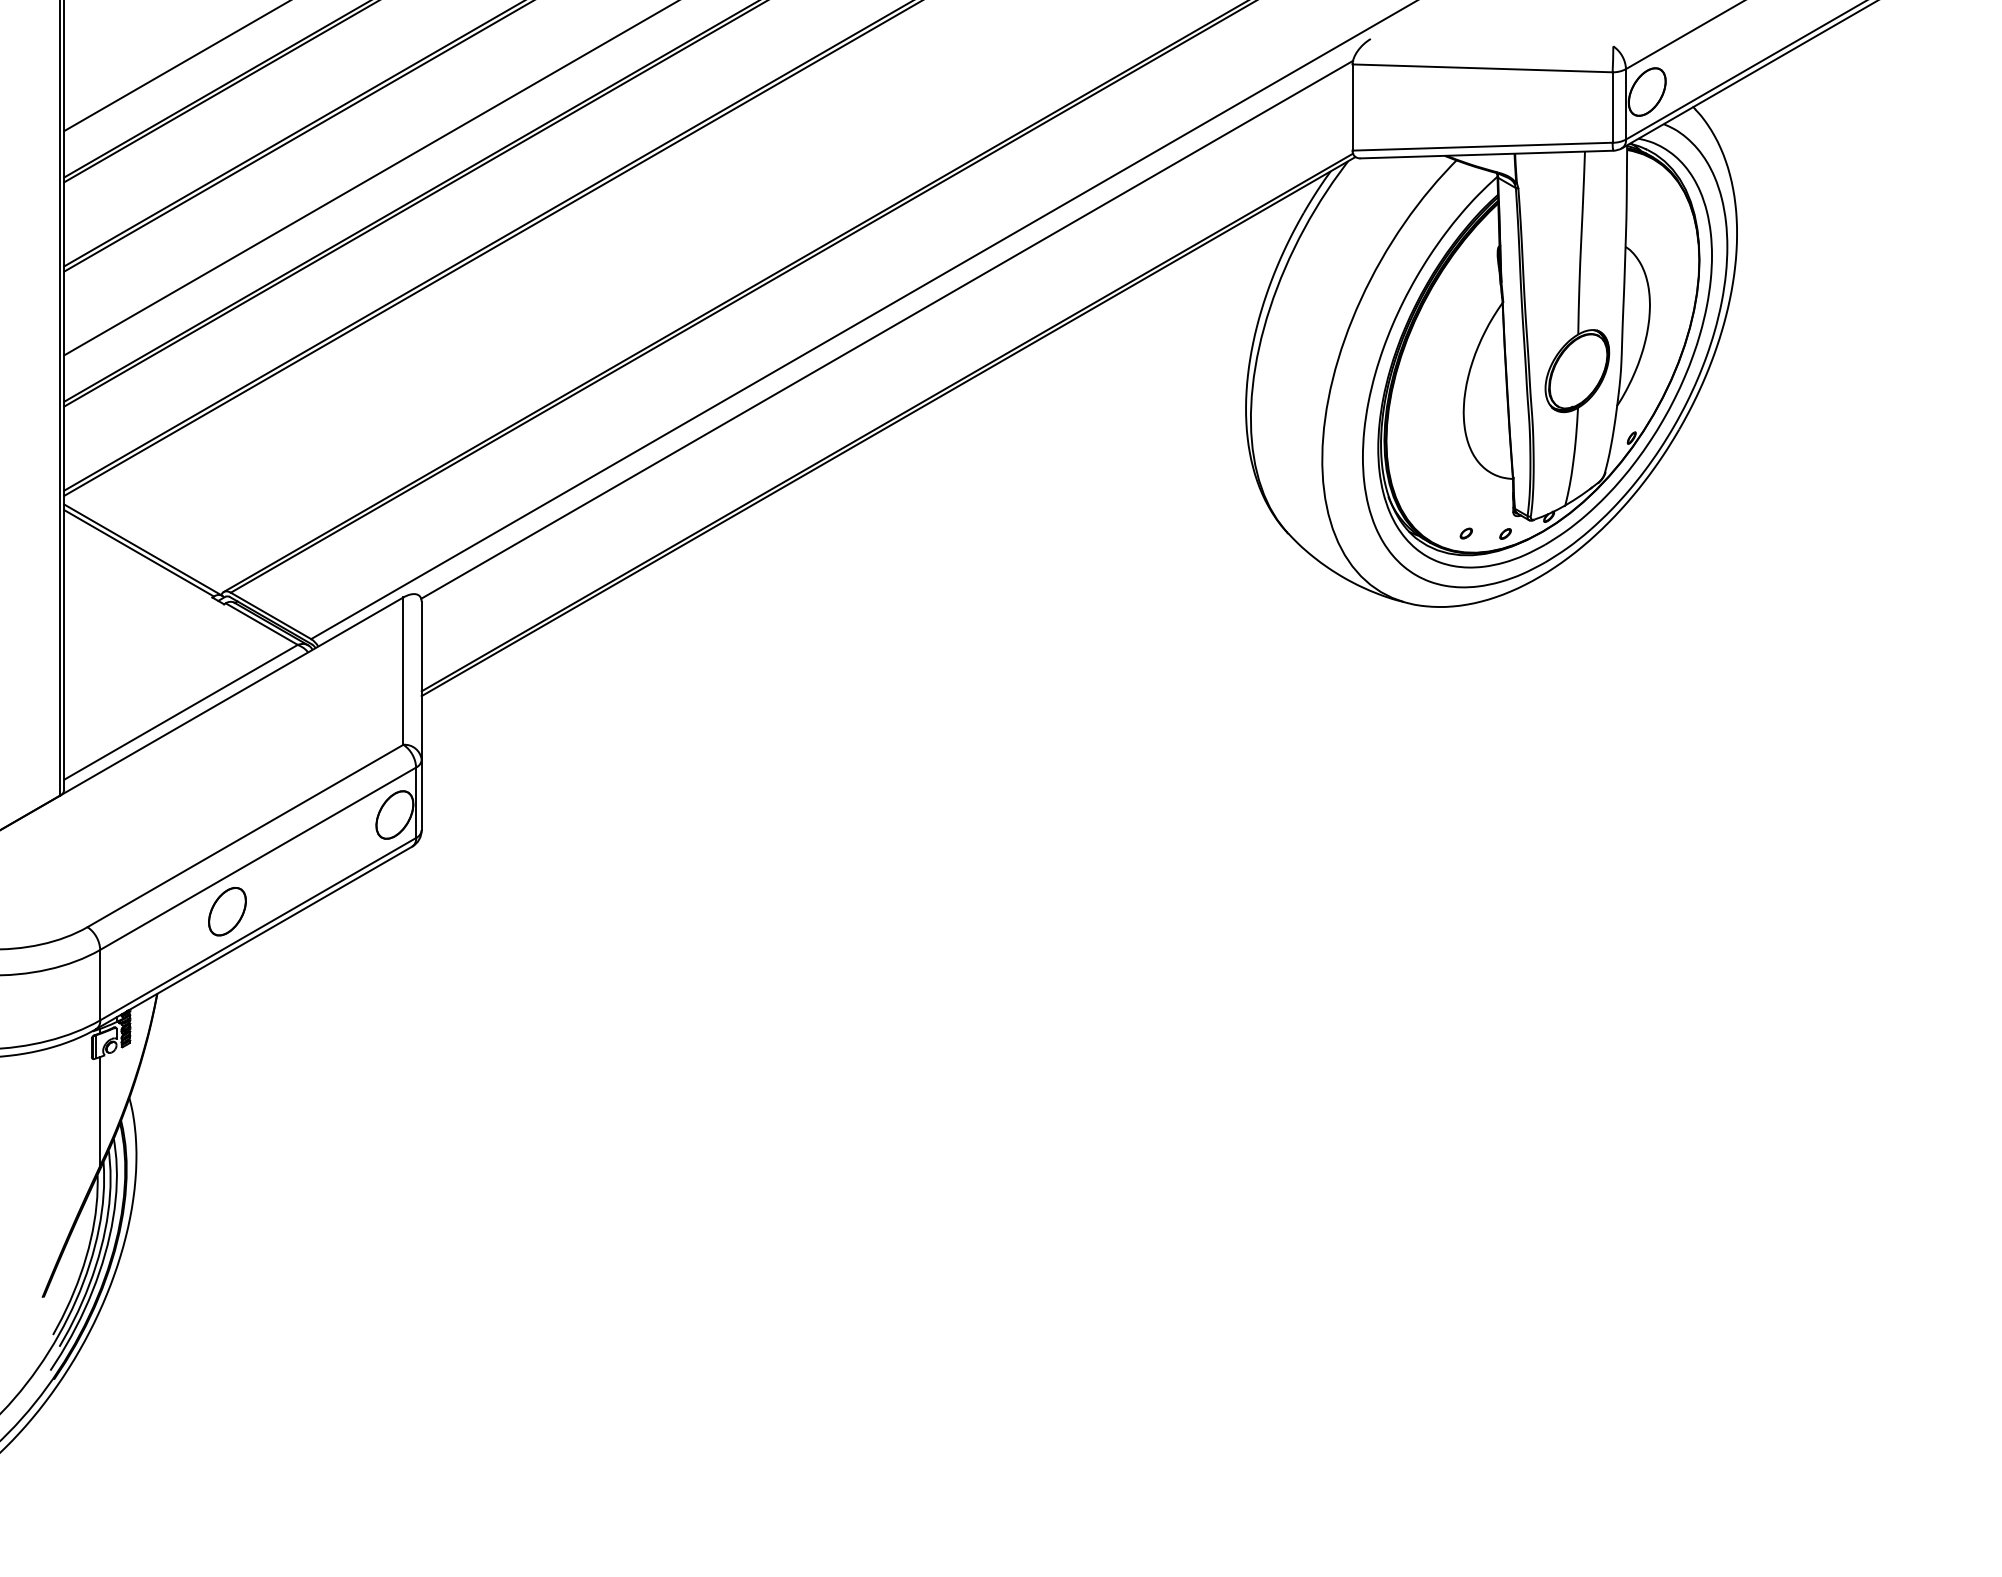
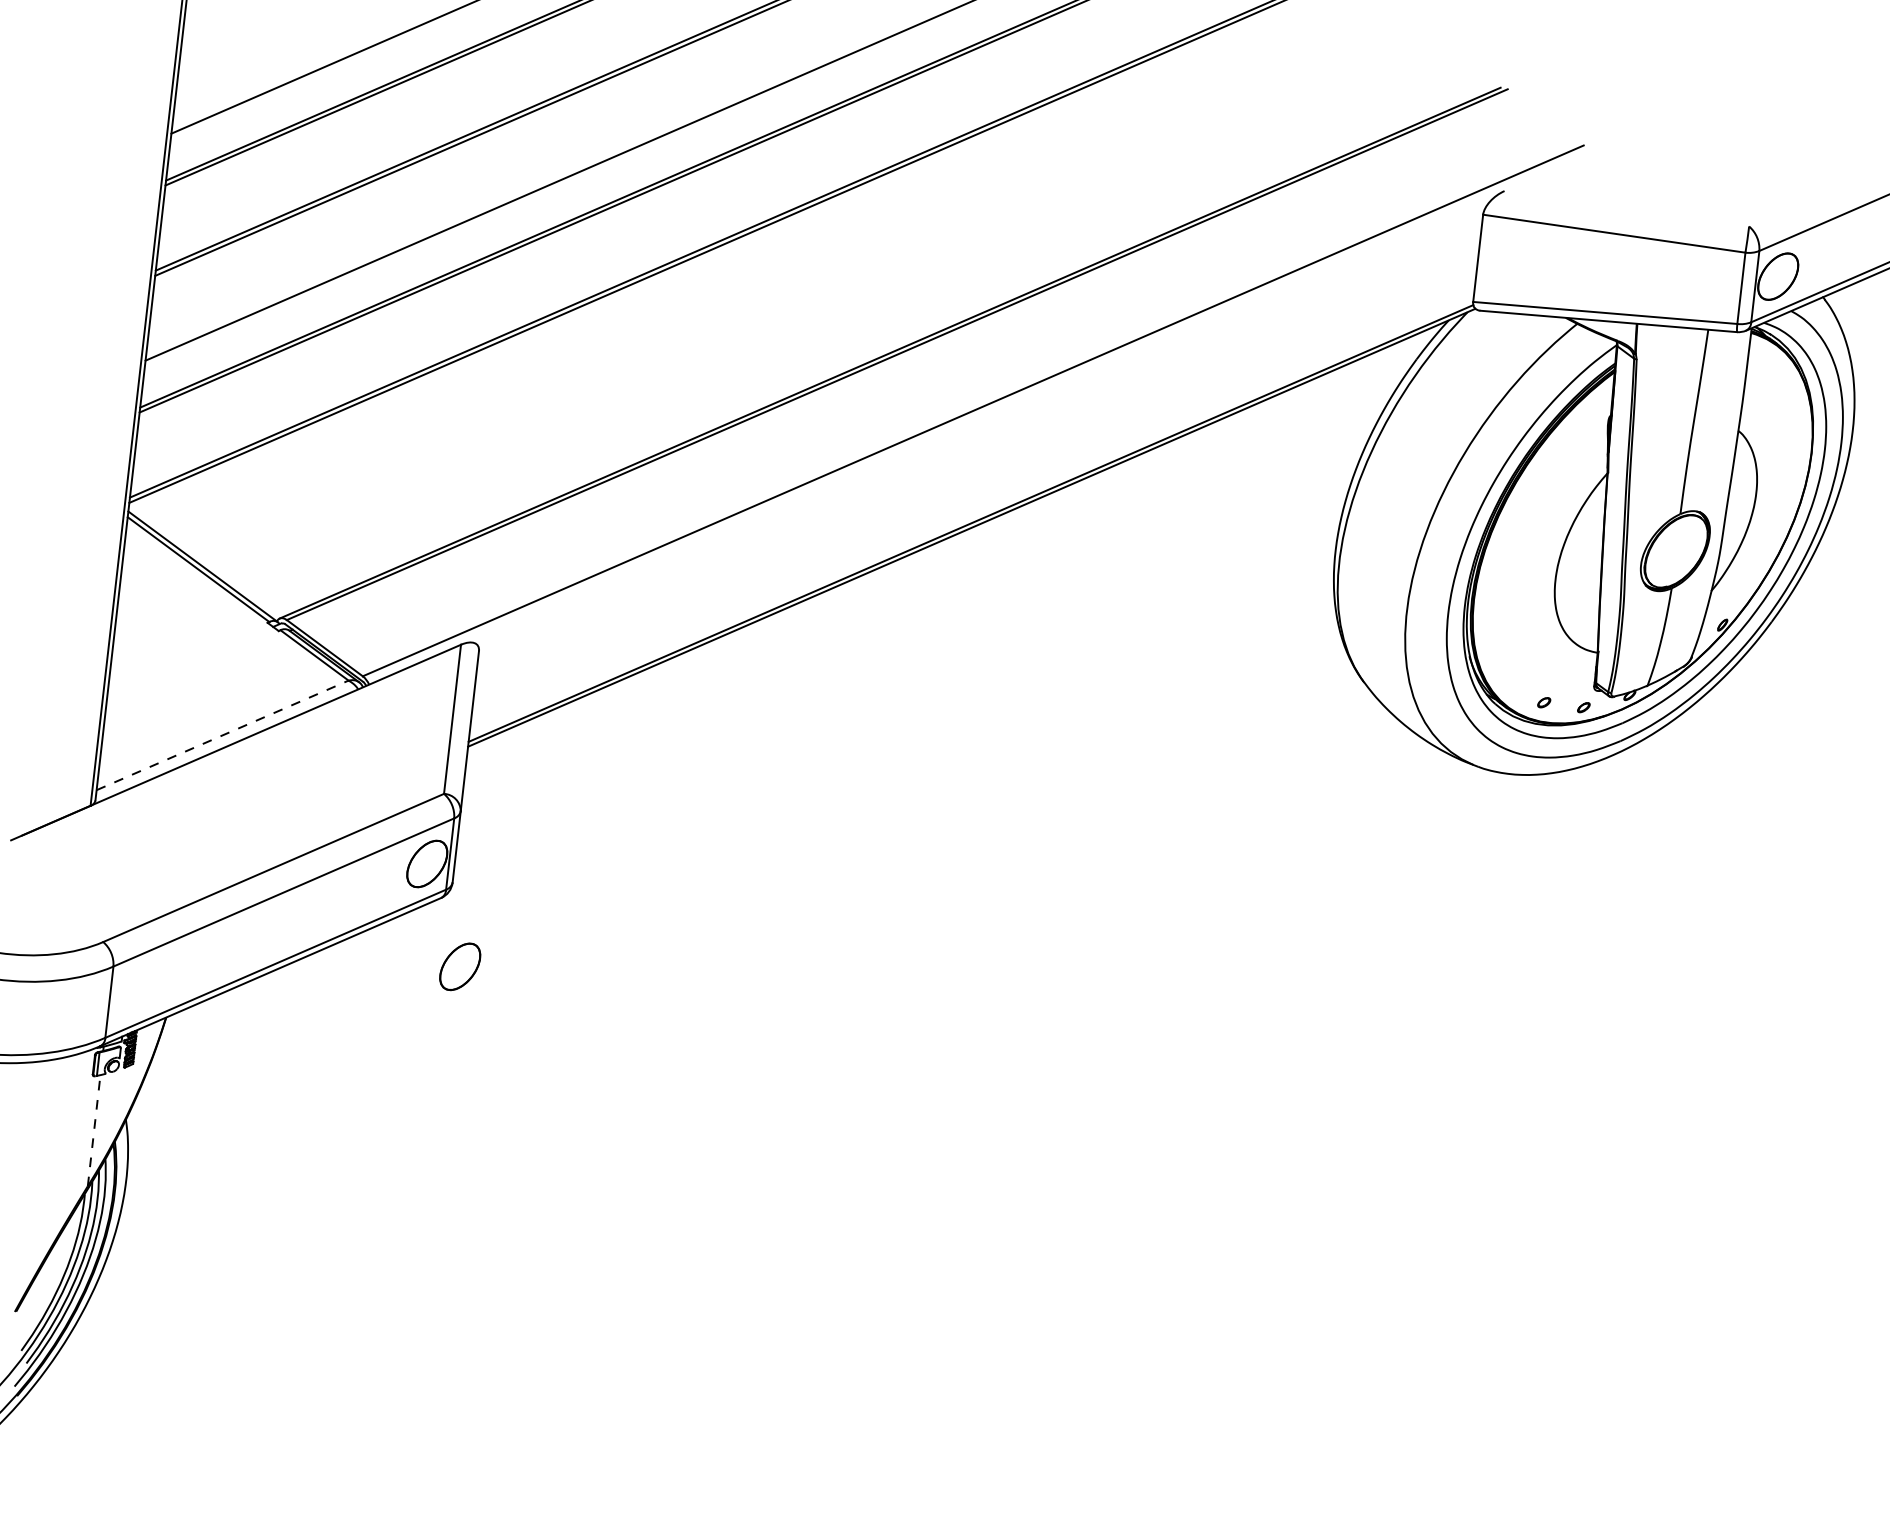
line: (887, 329) -> (981, 429), removed
line: (181, 712) -> (223, 735), solid -> dashed
part: (227, 911) -> (460, 966), moved
line: (99, 1112) -> (93, 1131), solid -> dashed

